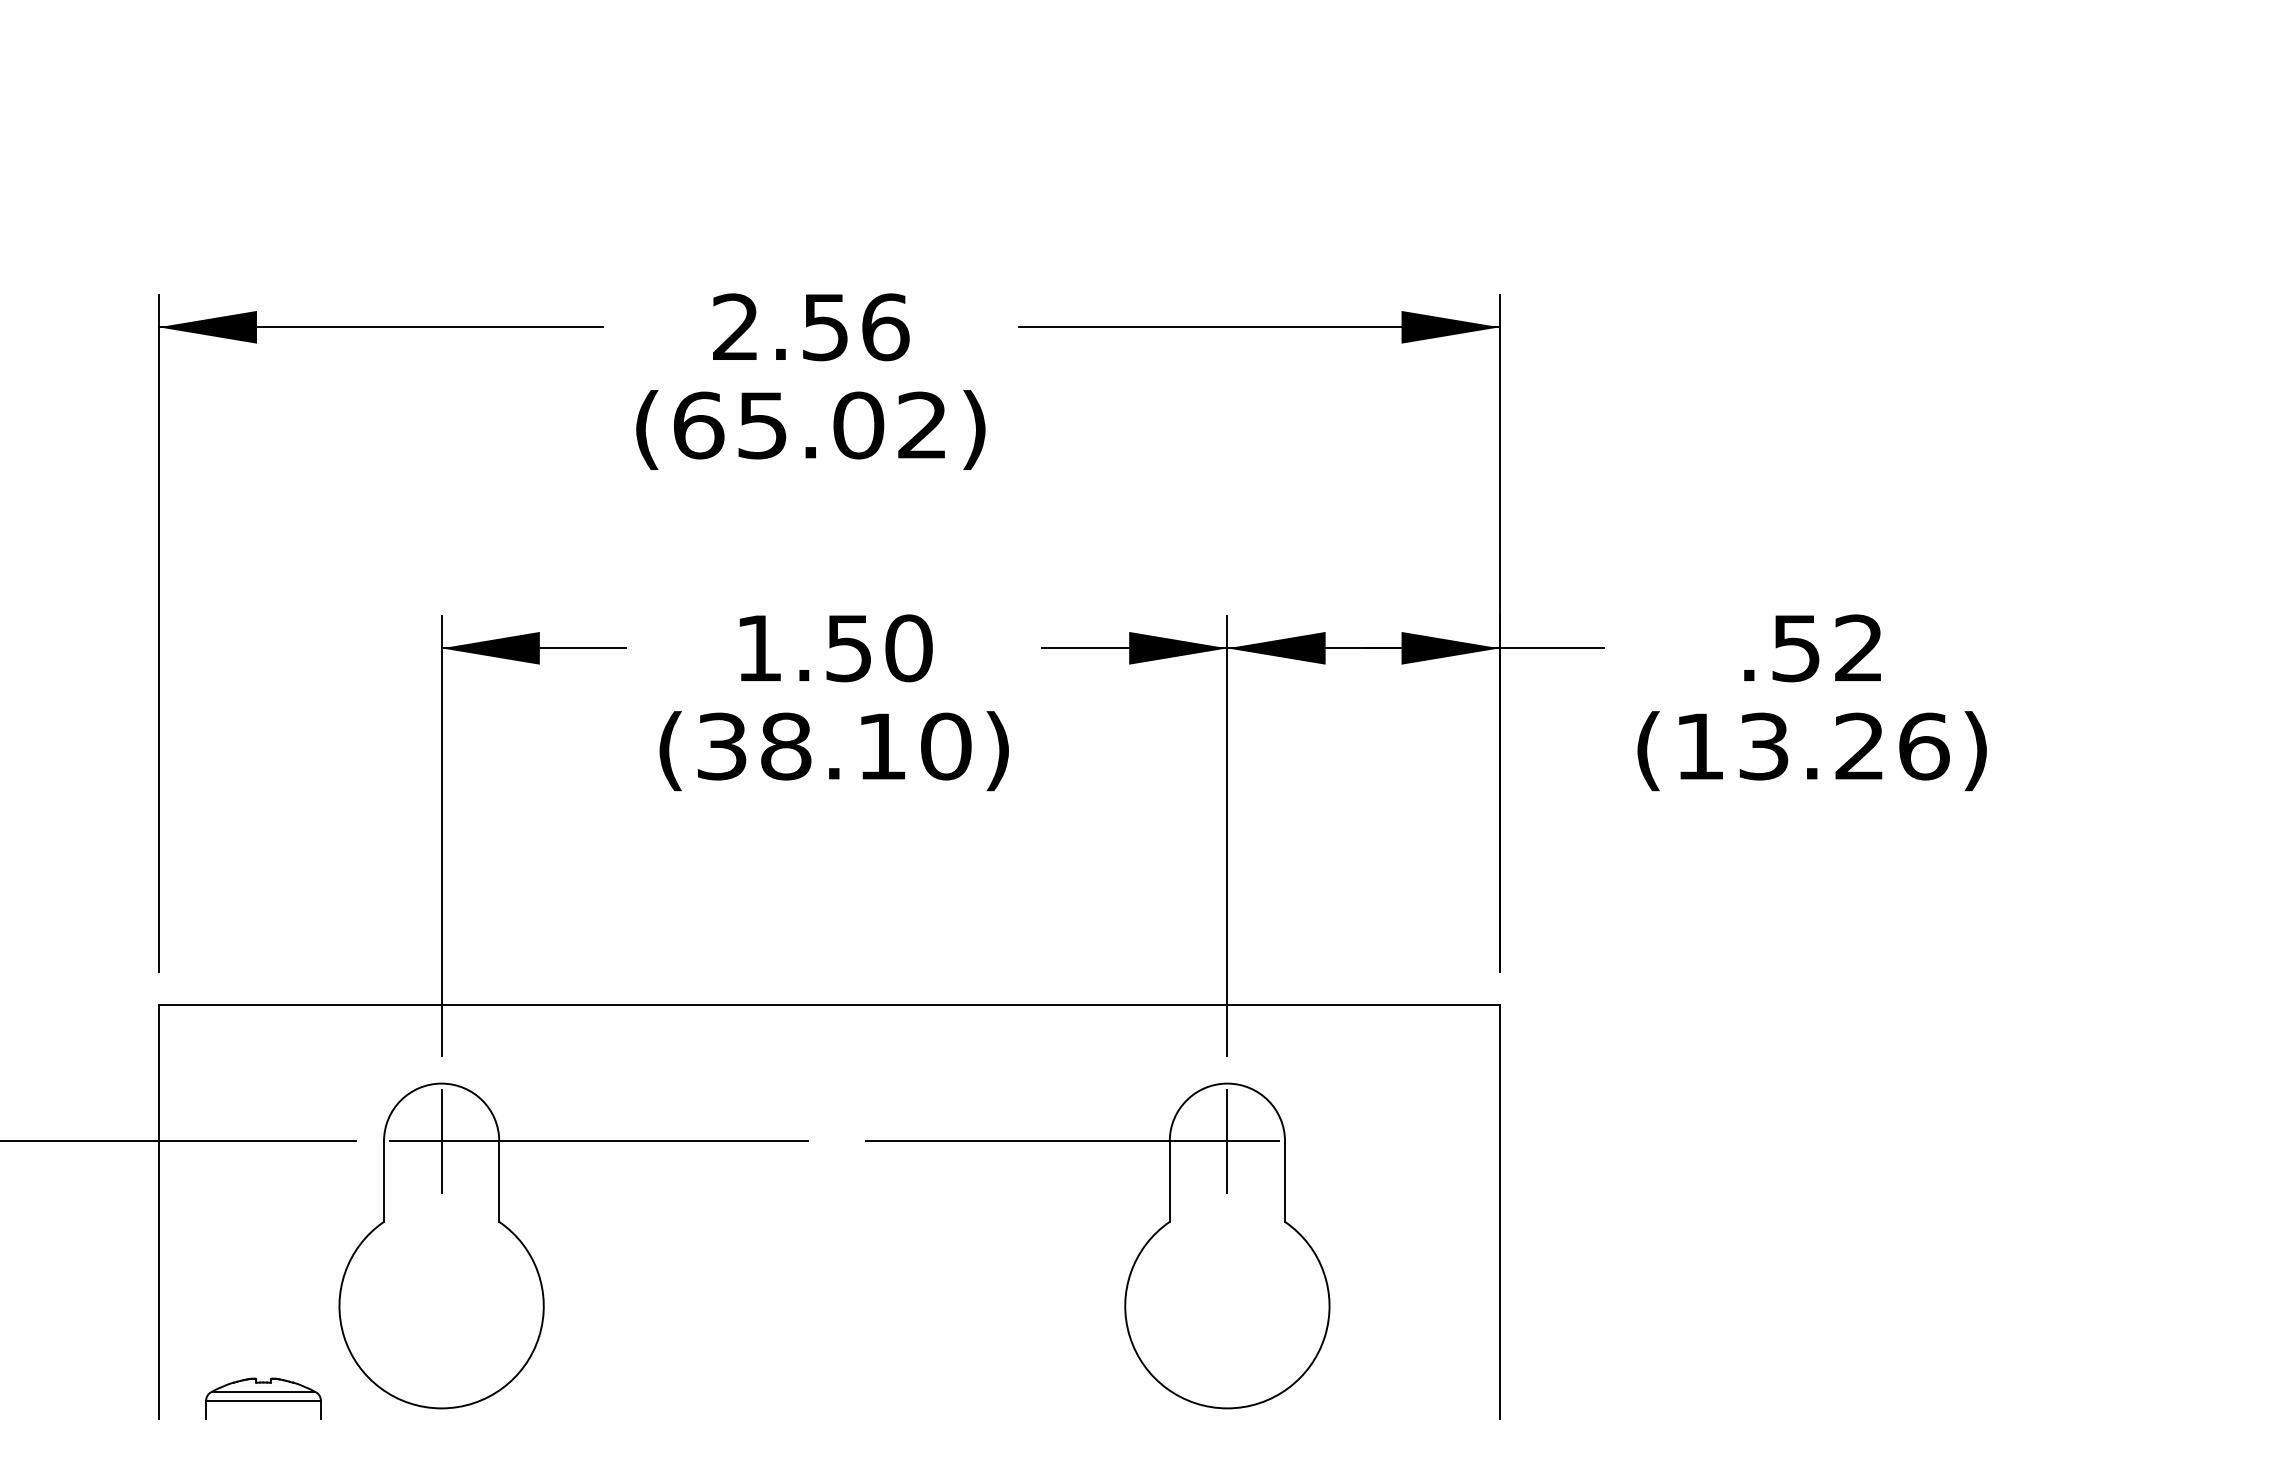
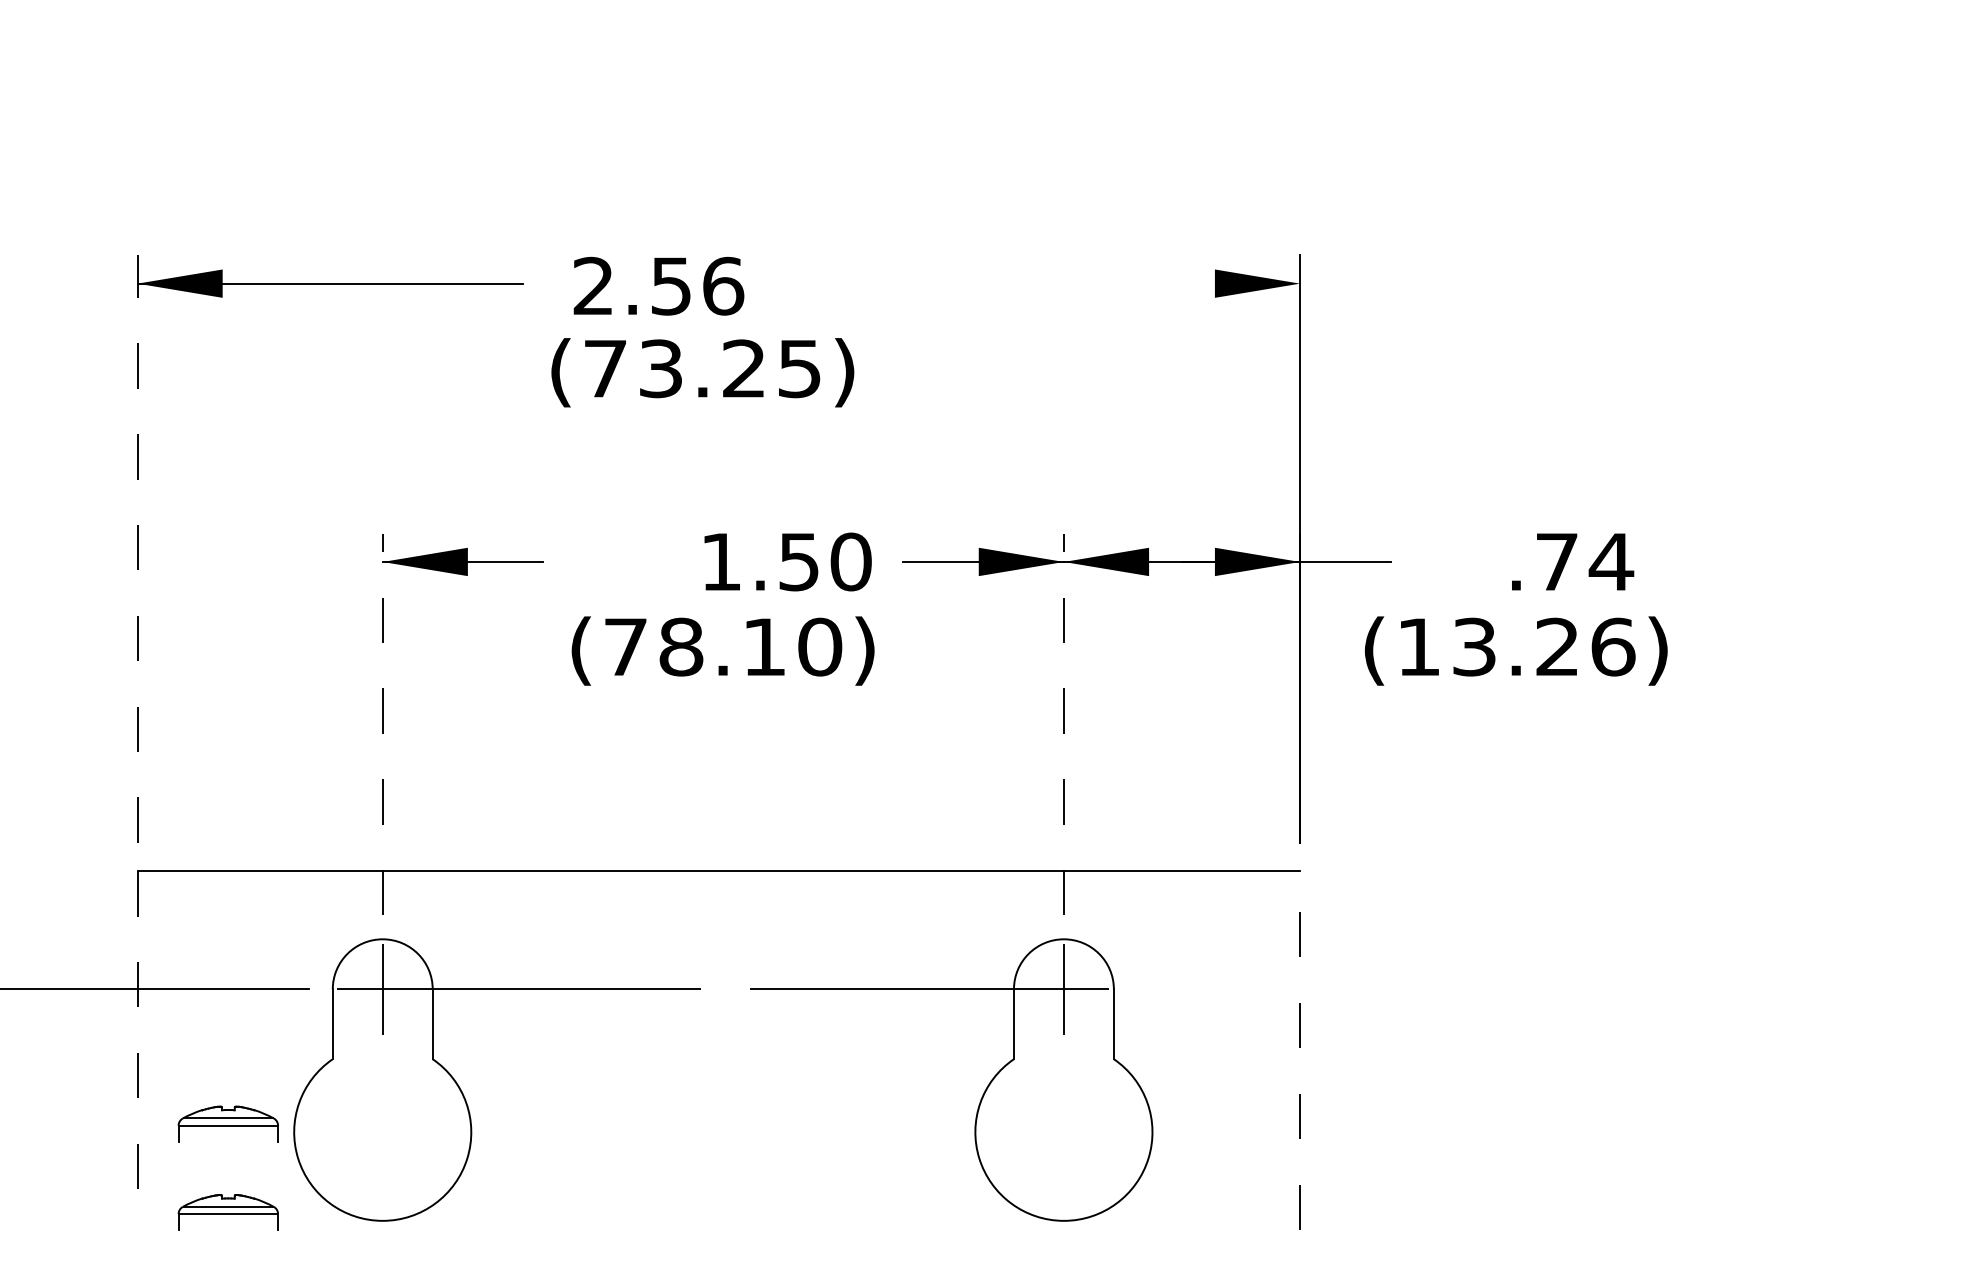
text: (811, 327) -> (659, 286), moved
line: (1258, 327) -> (1090, 283), removed
text: (809, 425) -> (701, 368), (65.02) -> (73.25)
line: (158, 633) -> (137, 549), solid -> dashed
text: (835, 648) -> (787, 562), moved
text: (1828, 648) -> (1585, 562), .52 -> .74
text: (722, 746) -> (626, 647), (38.10) -> (78.10)
text: (1811, 751) -> (1515, 651), moved
line: (441, 835) -> (382, 724), solid -> dashed
line: (1227, 835) -> (1064, 724), solid -> dashed
line: (158, 1211) -> (137, 1050), solid -> dashed
line: (1499, 1211) -> (1299, 1050), solid -> dashed
part: (263, 1296) -> (228, 1123), added

